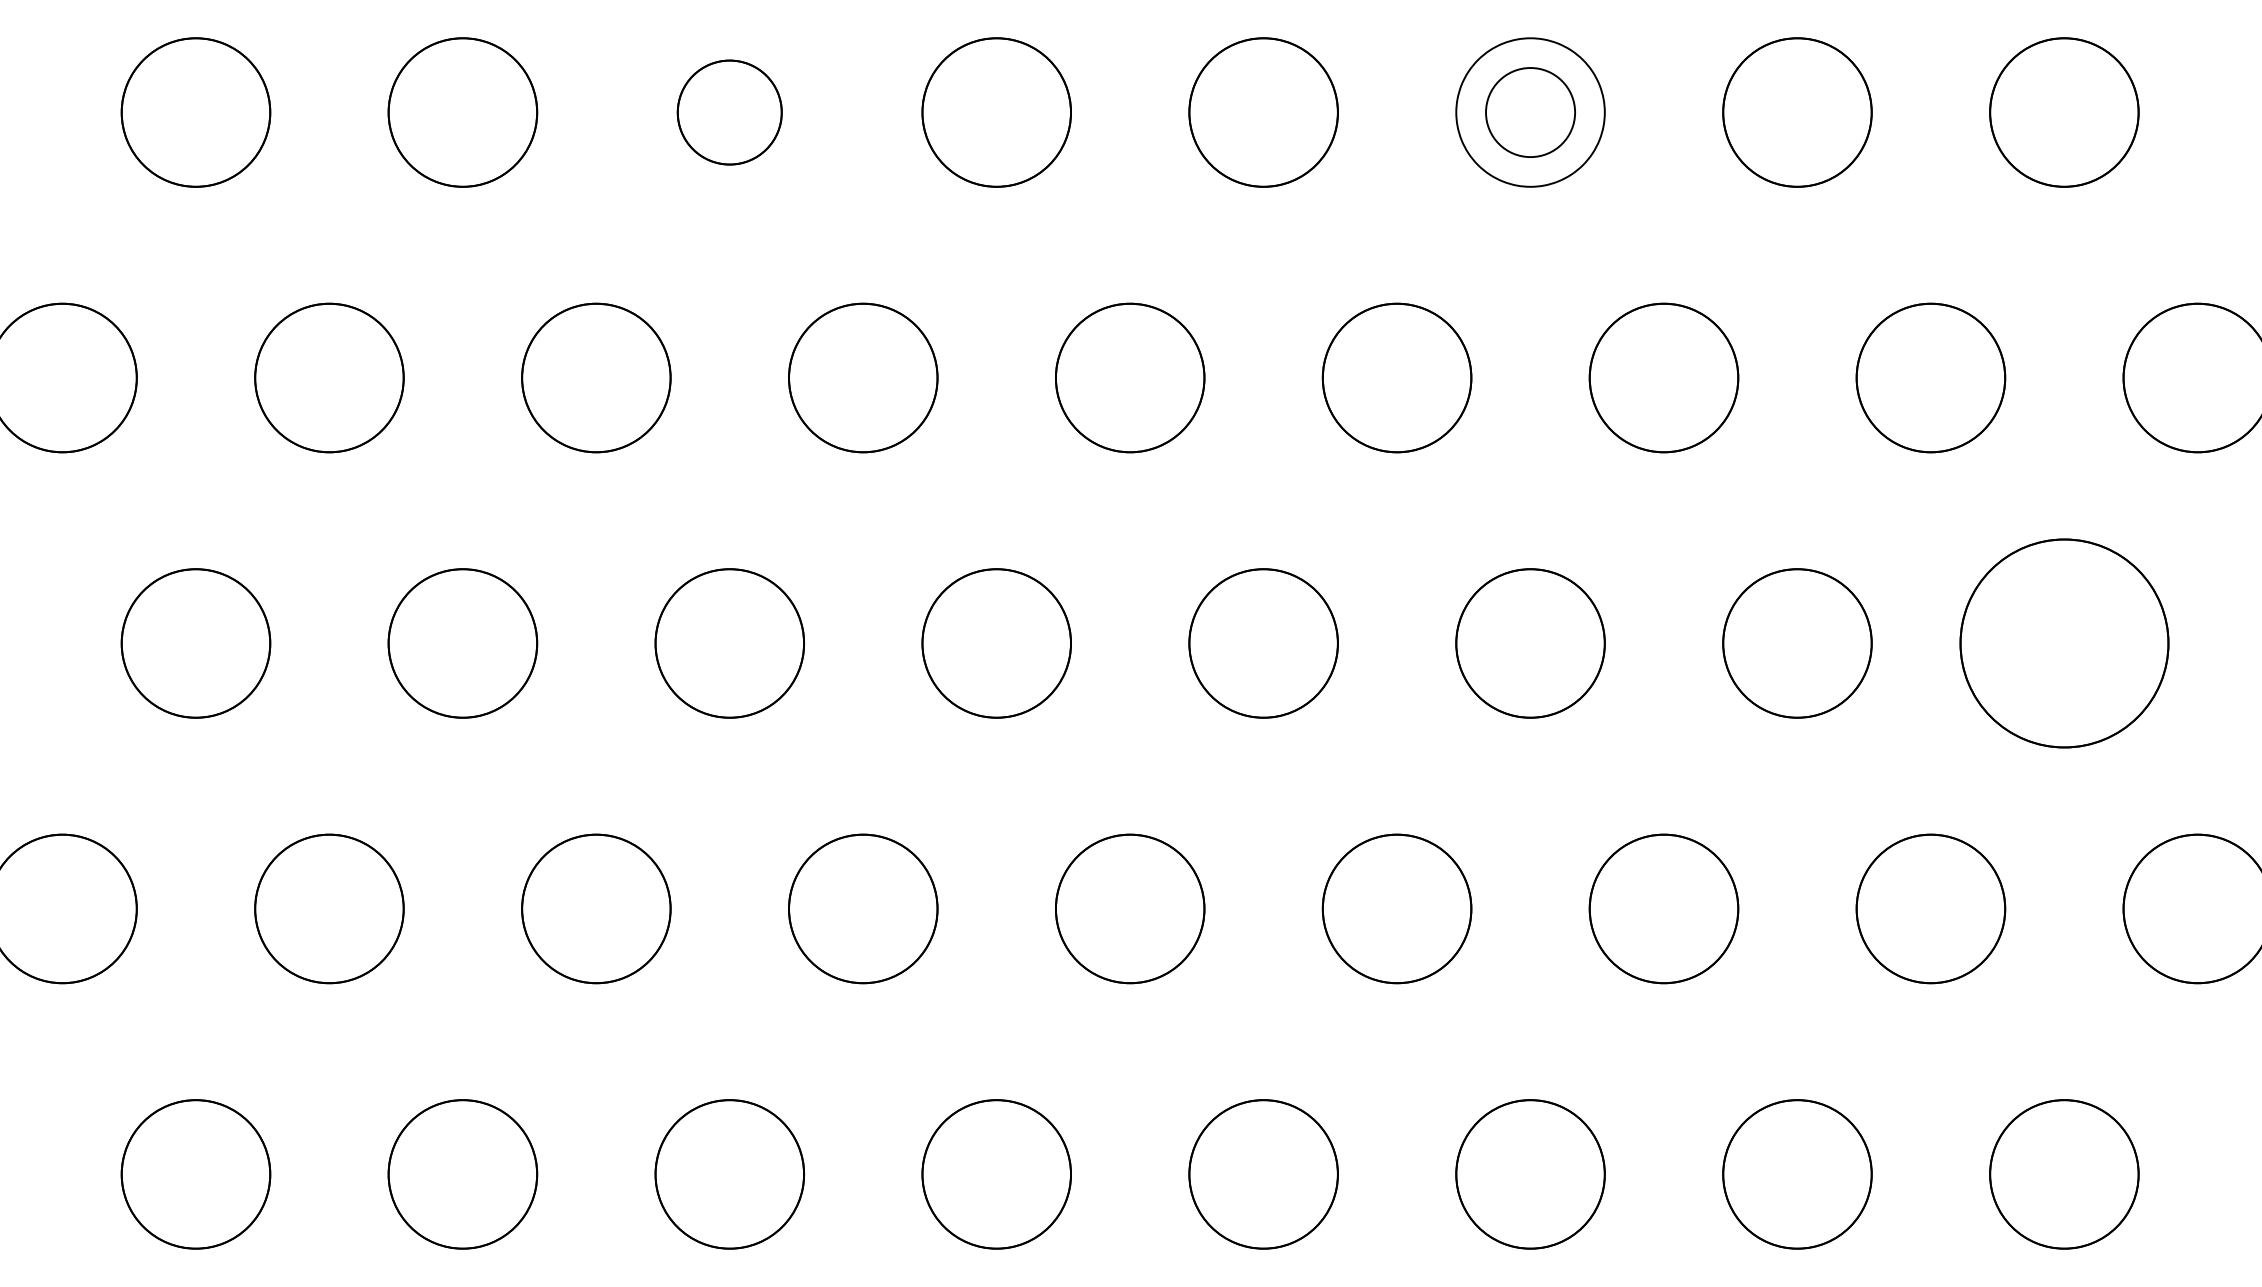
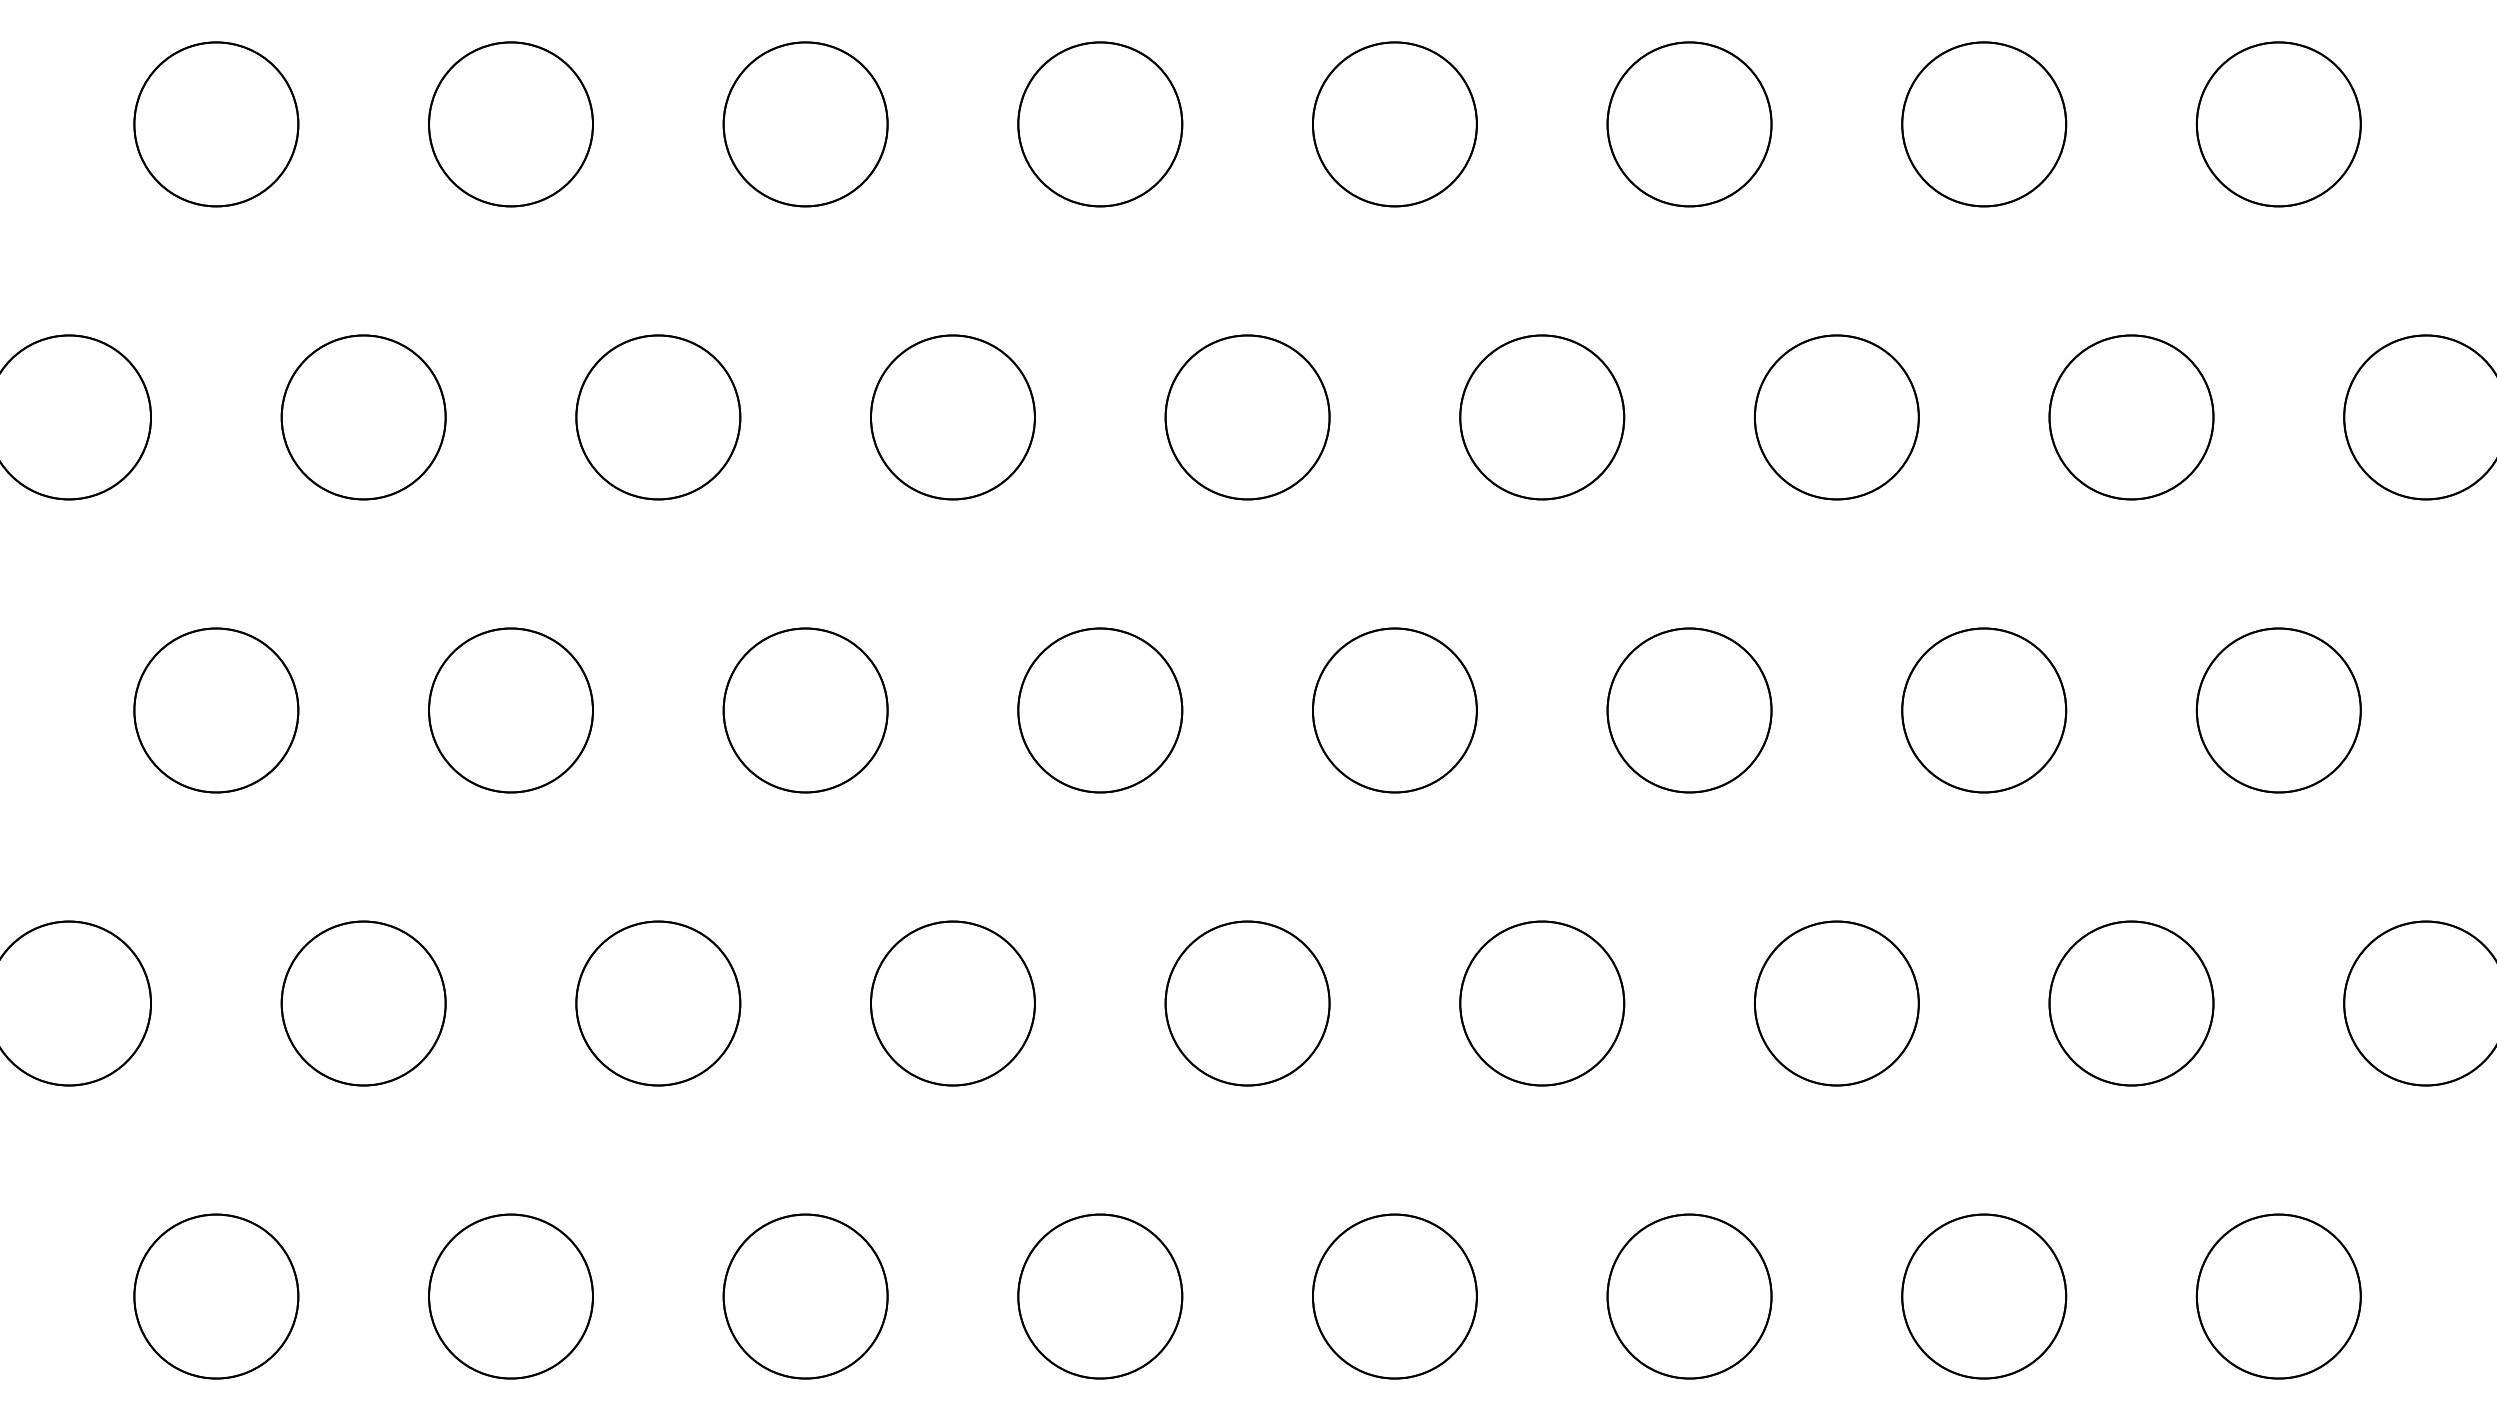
part: (729, 112) -> (805, 124), size x1.43
circle: (1530, 112) -> (1689, 124), size x1.67
part: (2064, 643) -> (2278, 710), size x0.71

